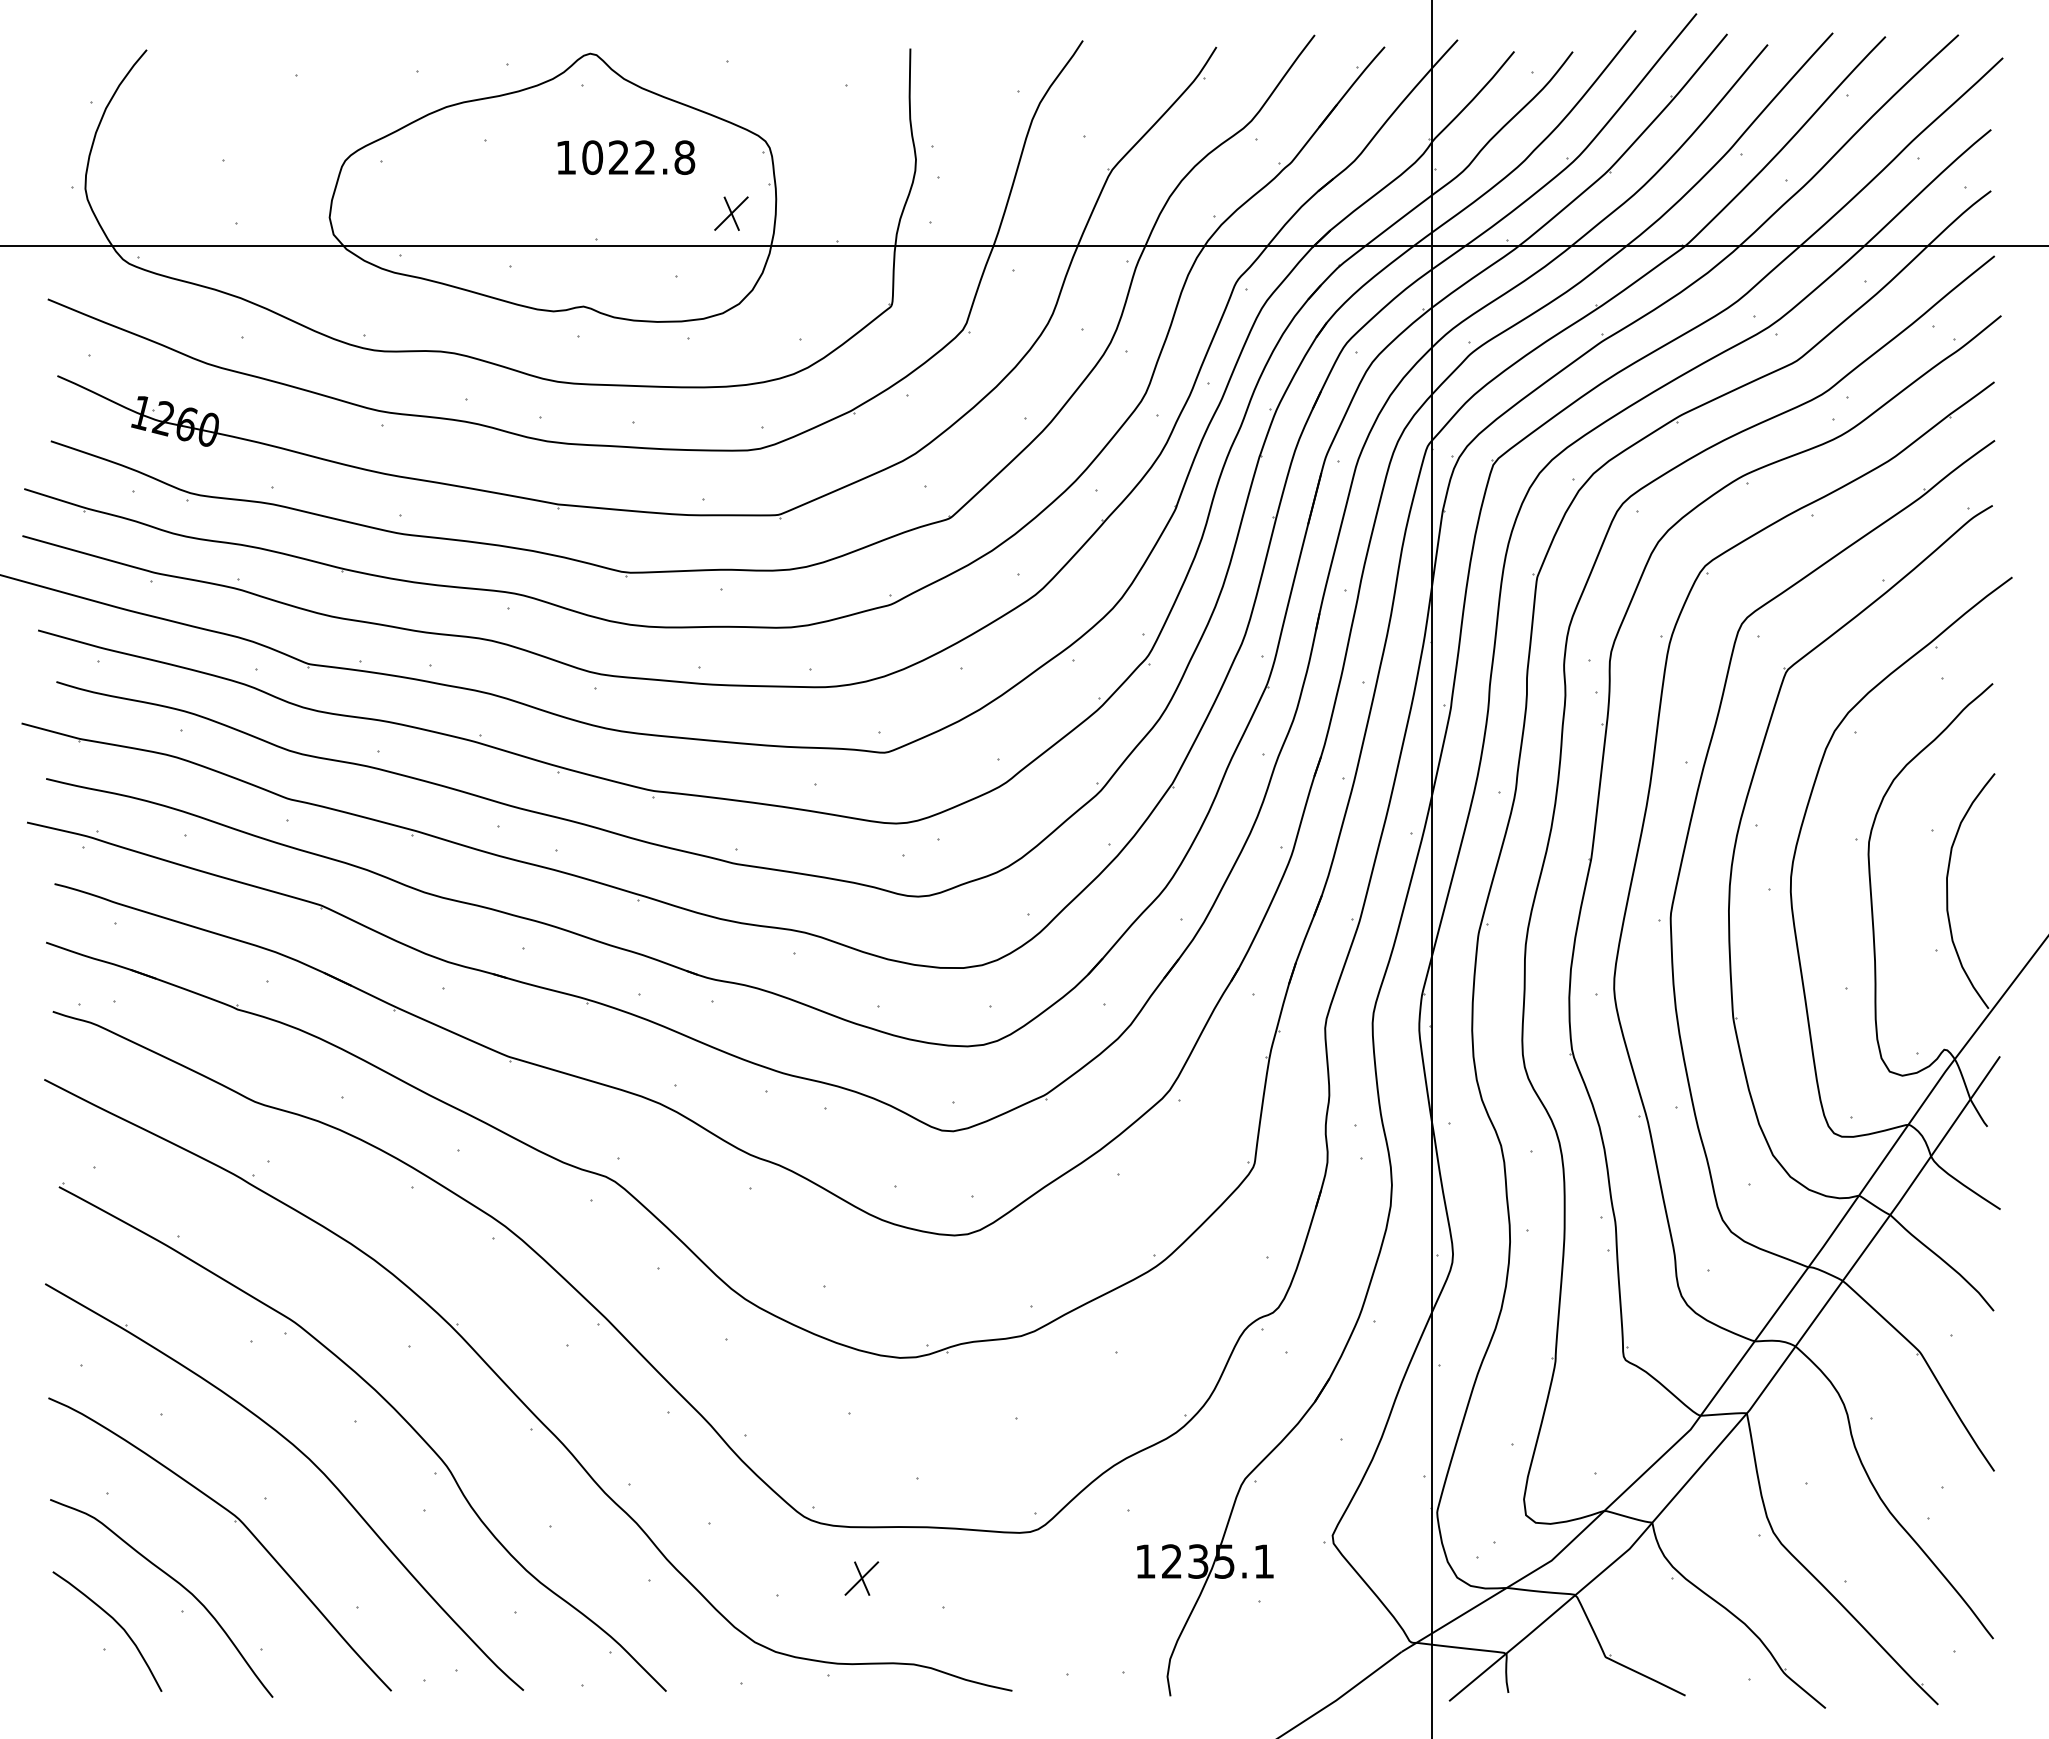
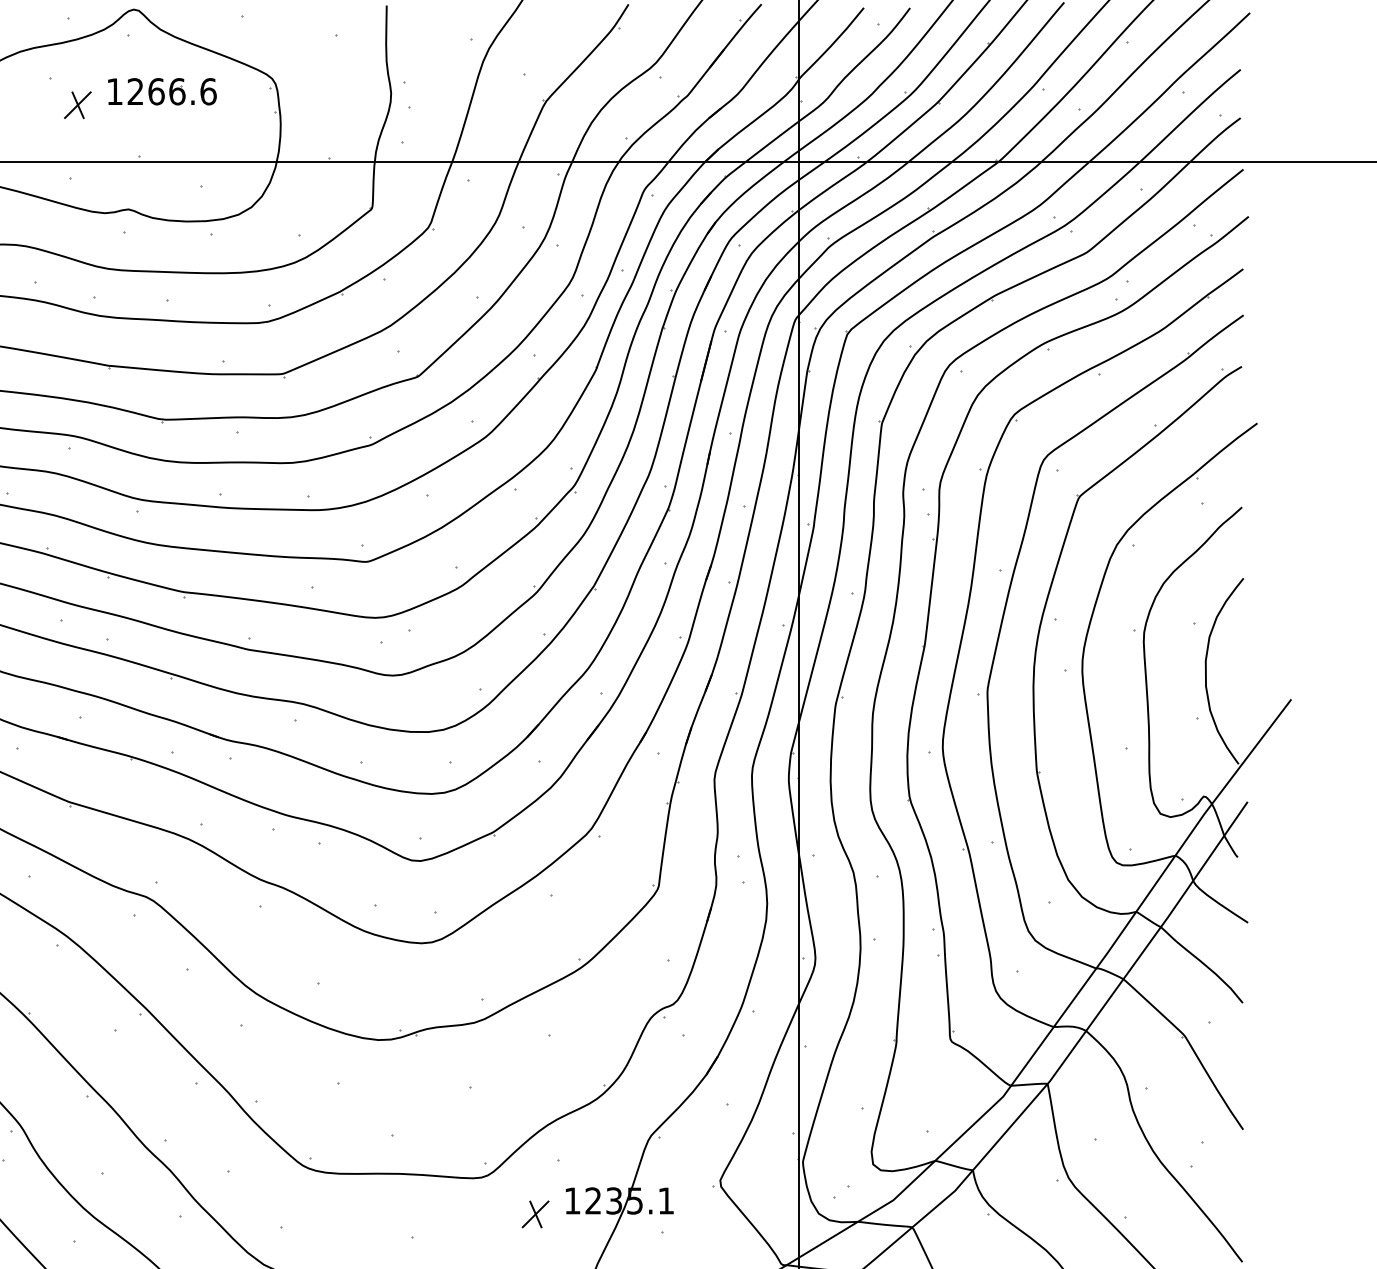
text: (638, 157) -> (171, 91), 1022.8 -> 1266.6
part: (731, 213) -> (77, 105), moved
part: (861, 1578) -> (535, 1214), moved

